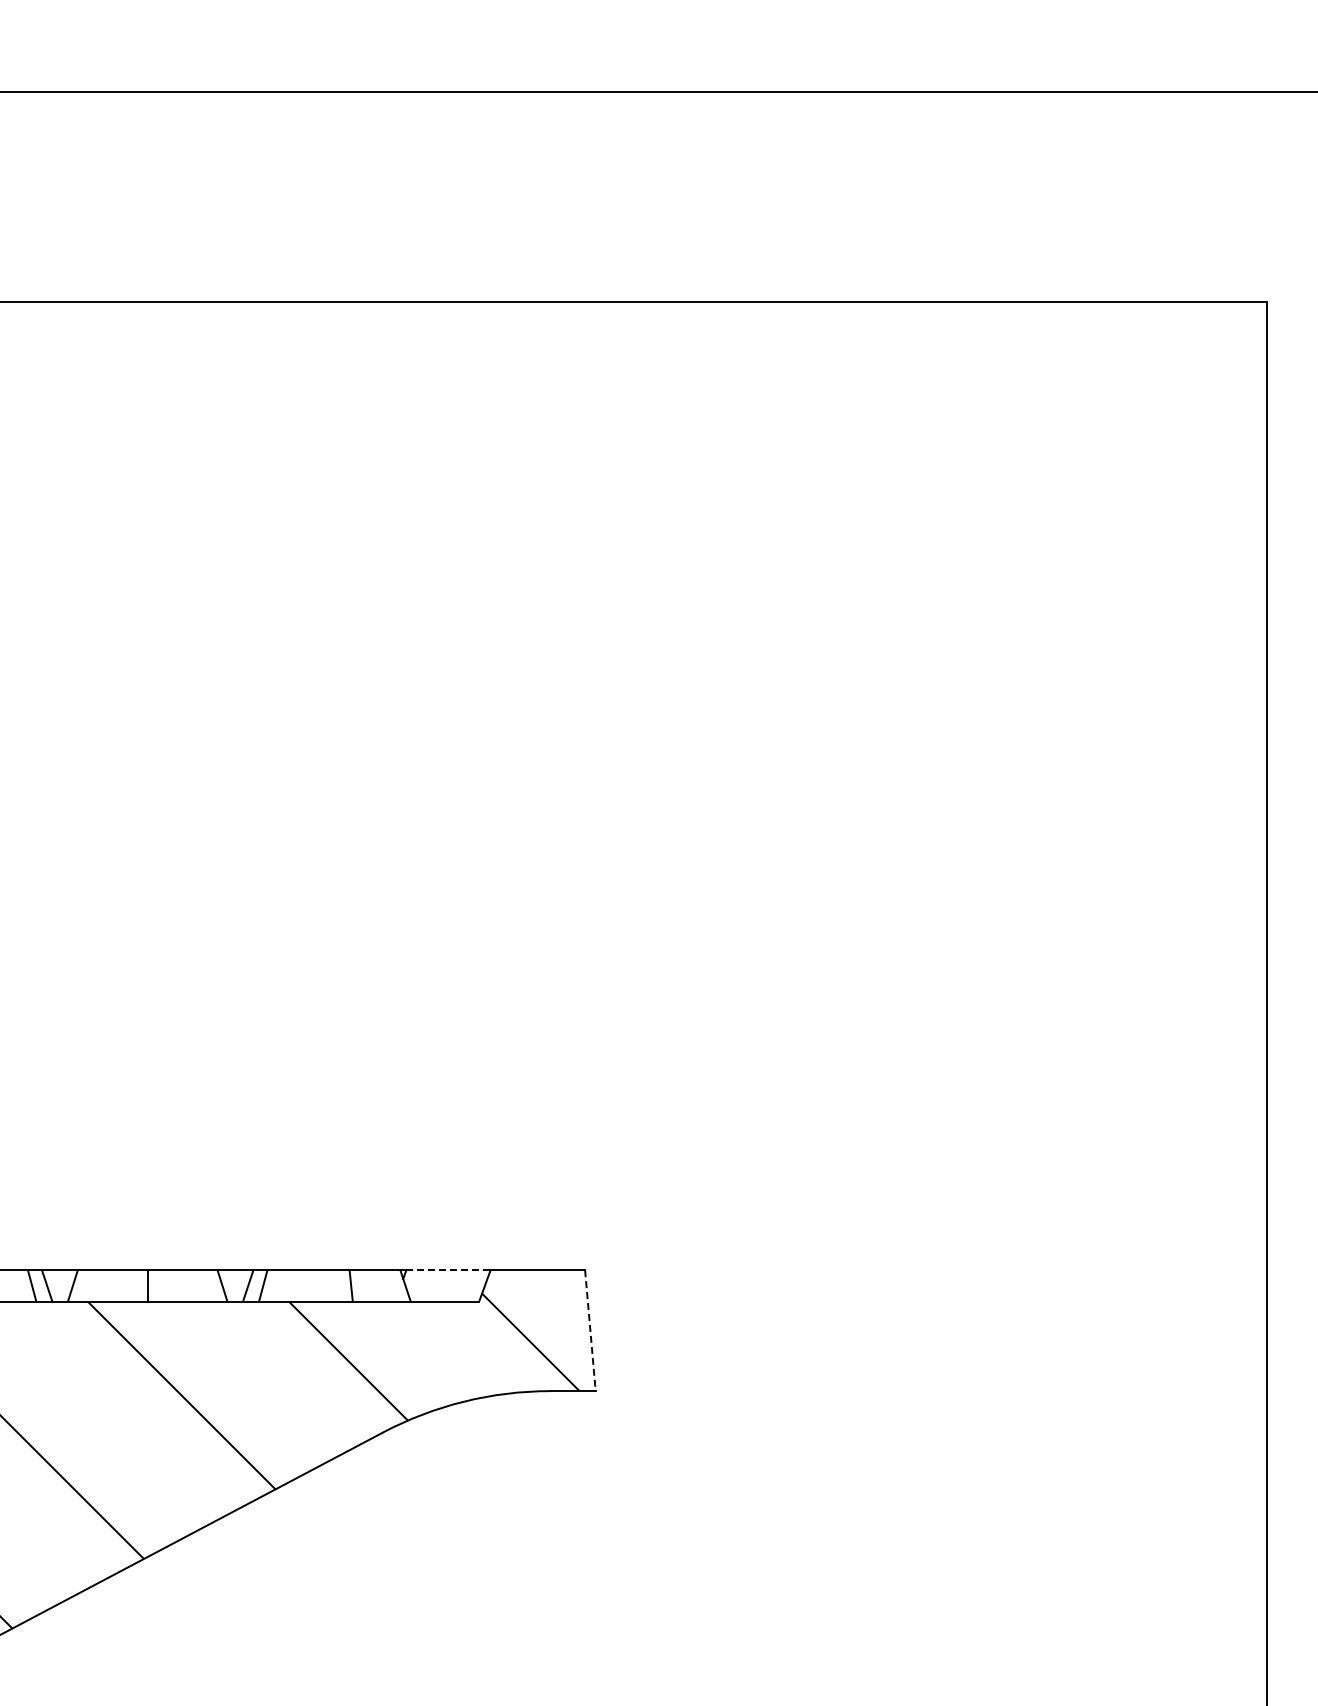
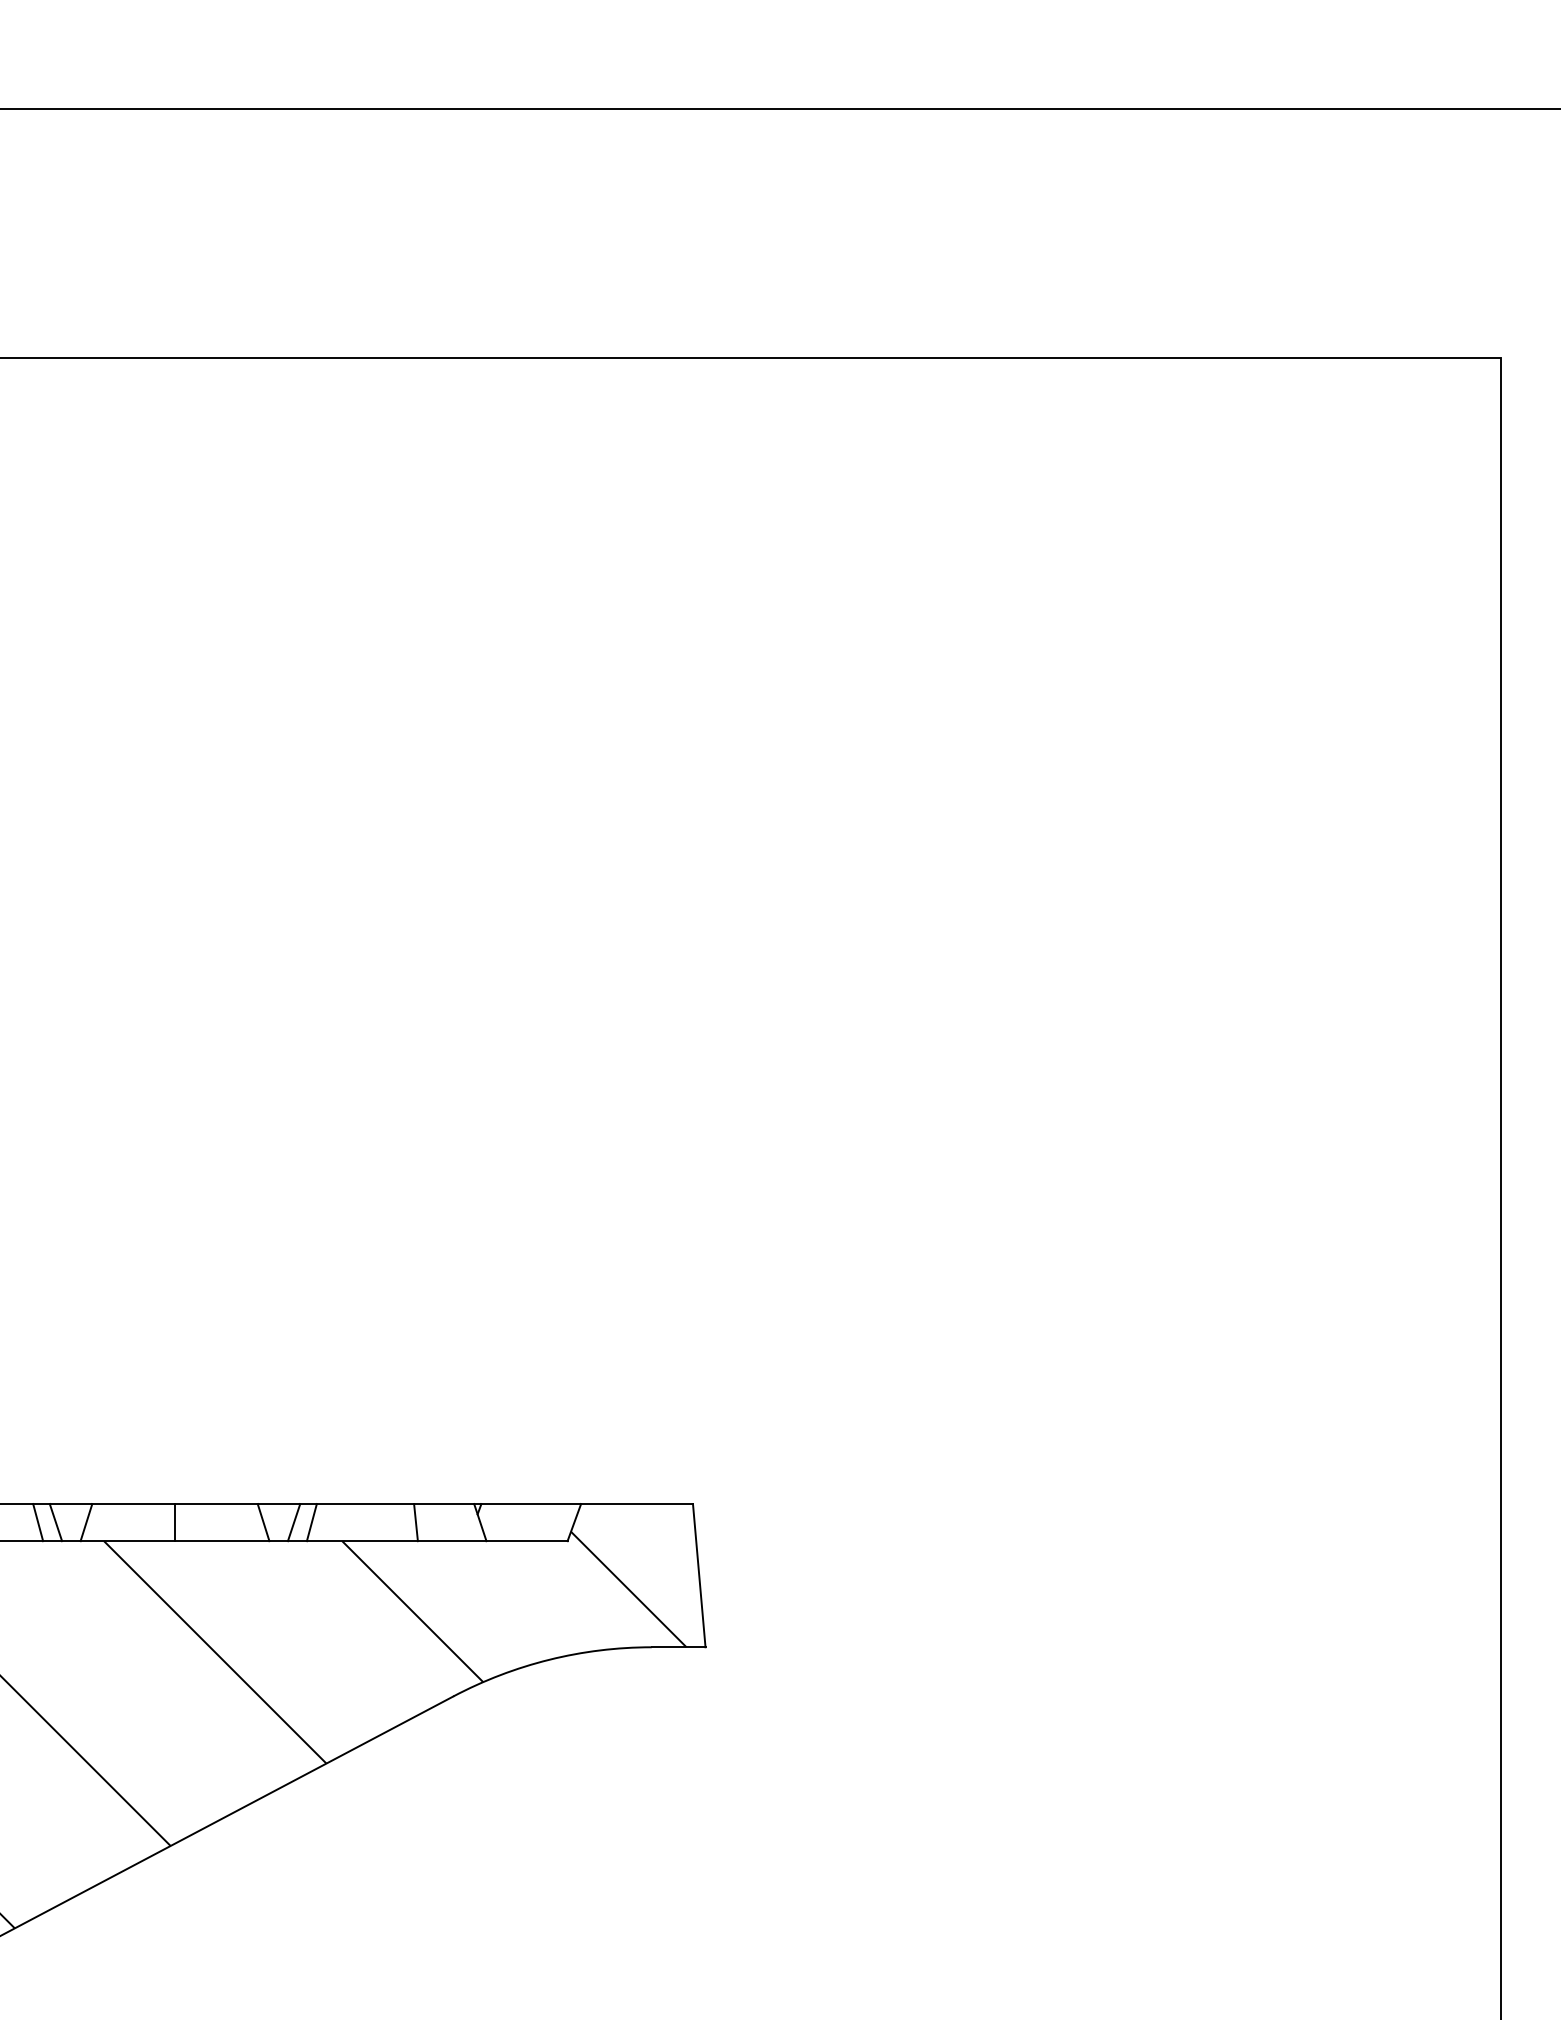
line: (449, 1270) -> (532, 1504), dashed -> solid
line: (590, 1330) -> (699, 1575), dashed -> solid

